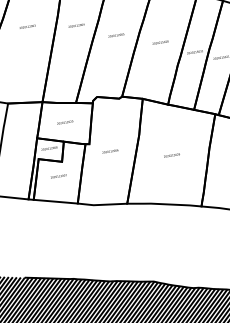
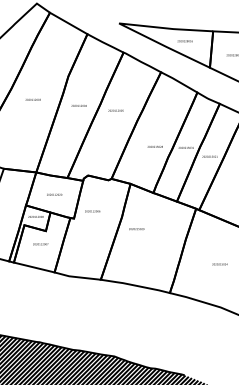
text: (115, 35) -> (115, 110), moved
text: (159, 42) -> (154, 146), moved
text: (110, 151) -> (92, 211), moved
text: (171, 155) -> (136, 229), moved

